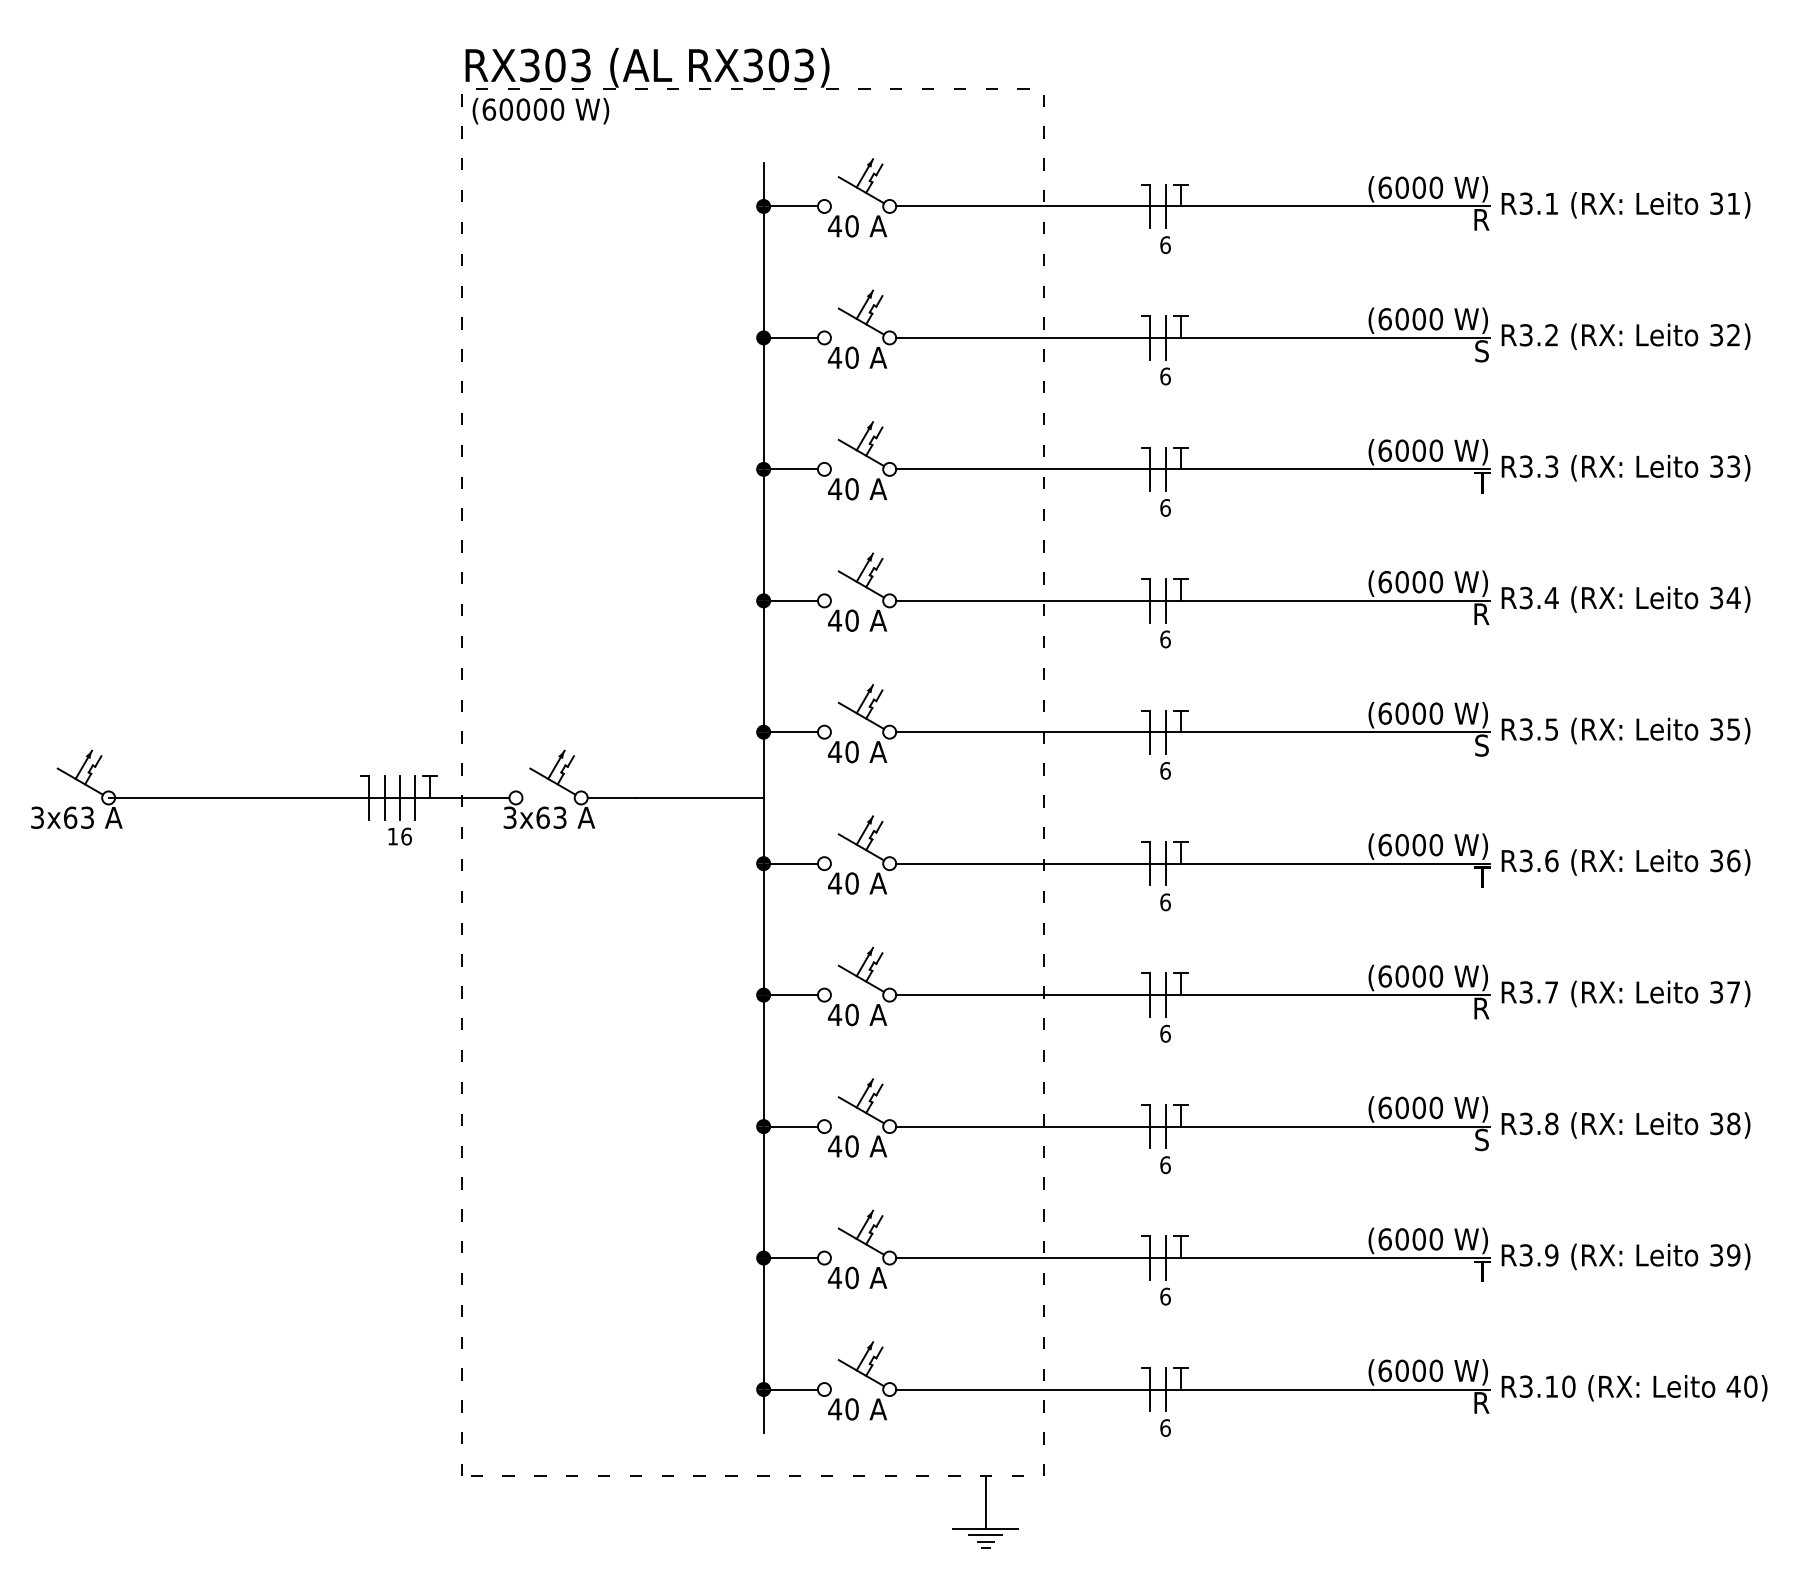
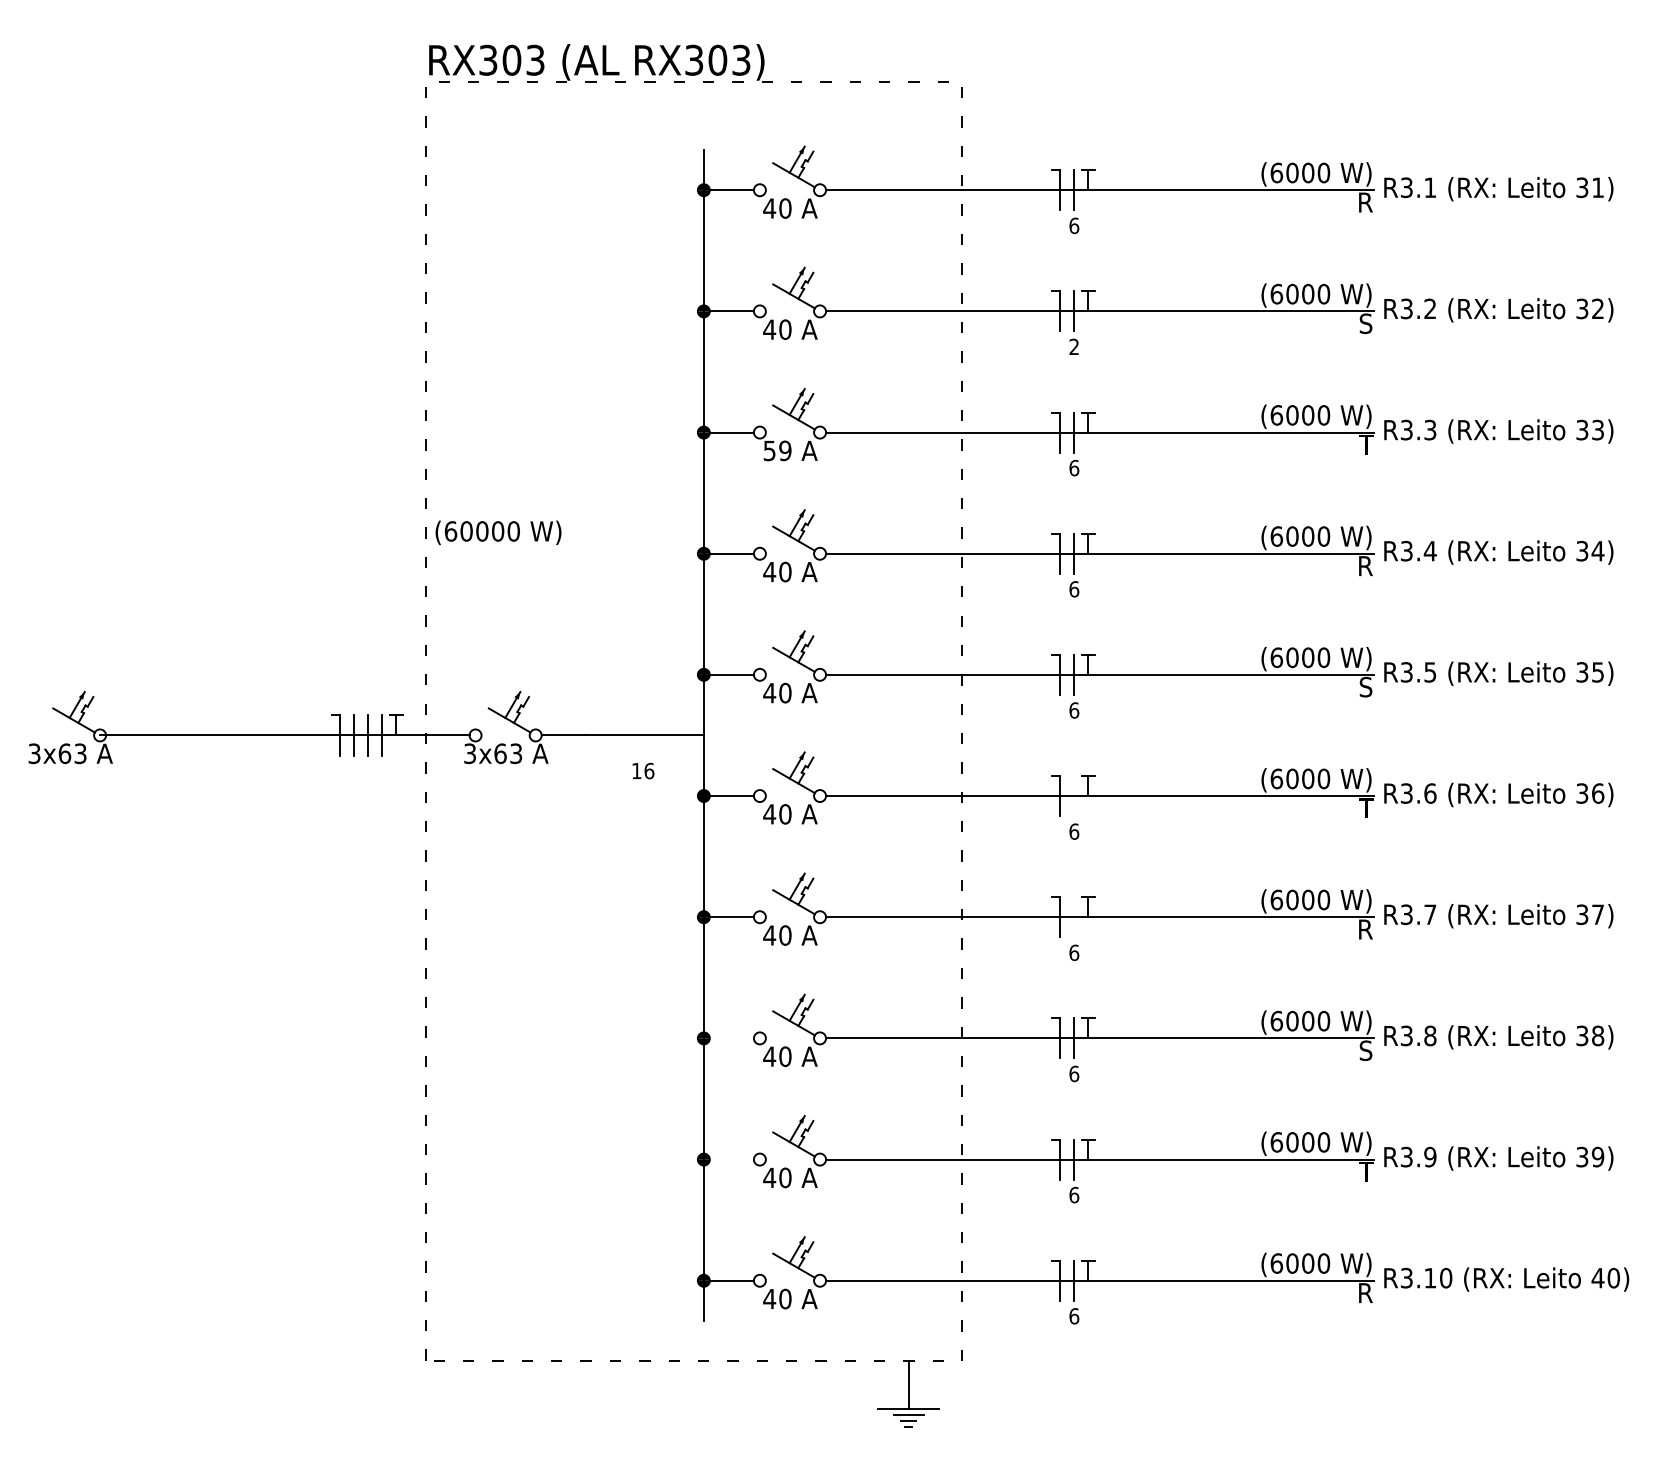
text: (540, 111) -> (498, 533), moved
text: (1165, 376) -> (1074, 346), 6 -> 2
text: (843, 489) -> (777, 451), 40 -> 59
text: (399, 836) -> (642, 770), moved
line: (1165, 863) -> (1074, 795), removed
line: (1165, 994) -> (1074, 916), removed
line: (793, 1126) -> (731, 1038), removed
line: (793, 1258) -> (731, 1159), removed

